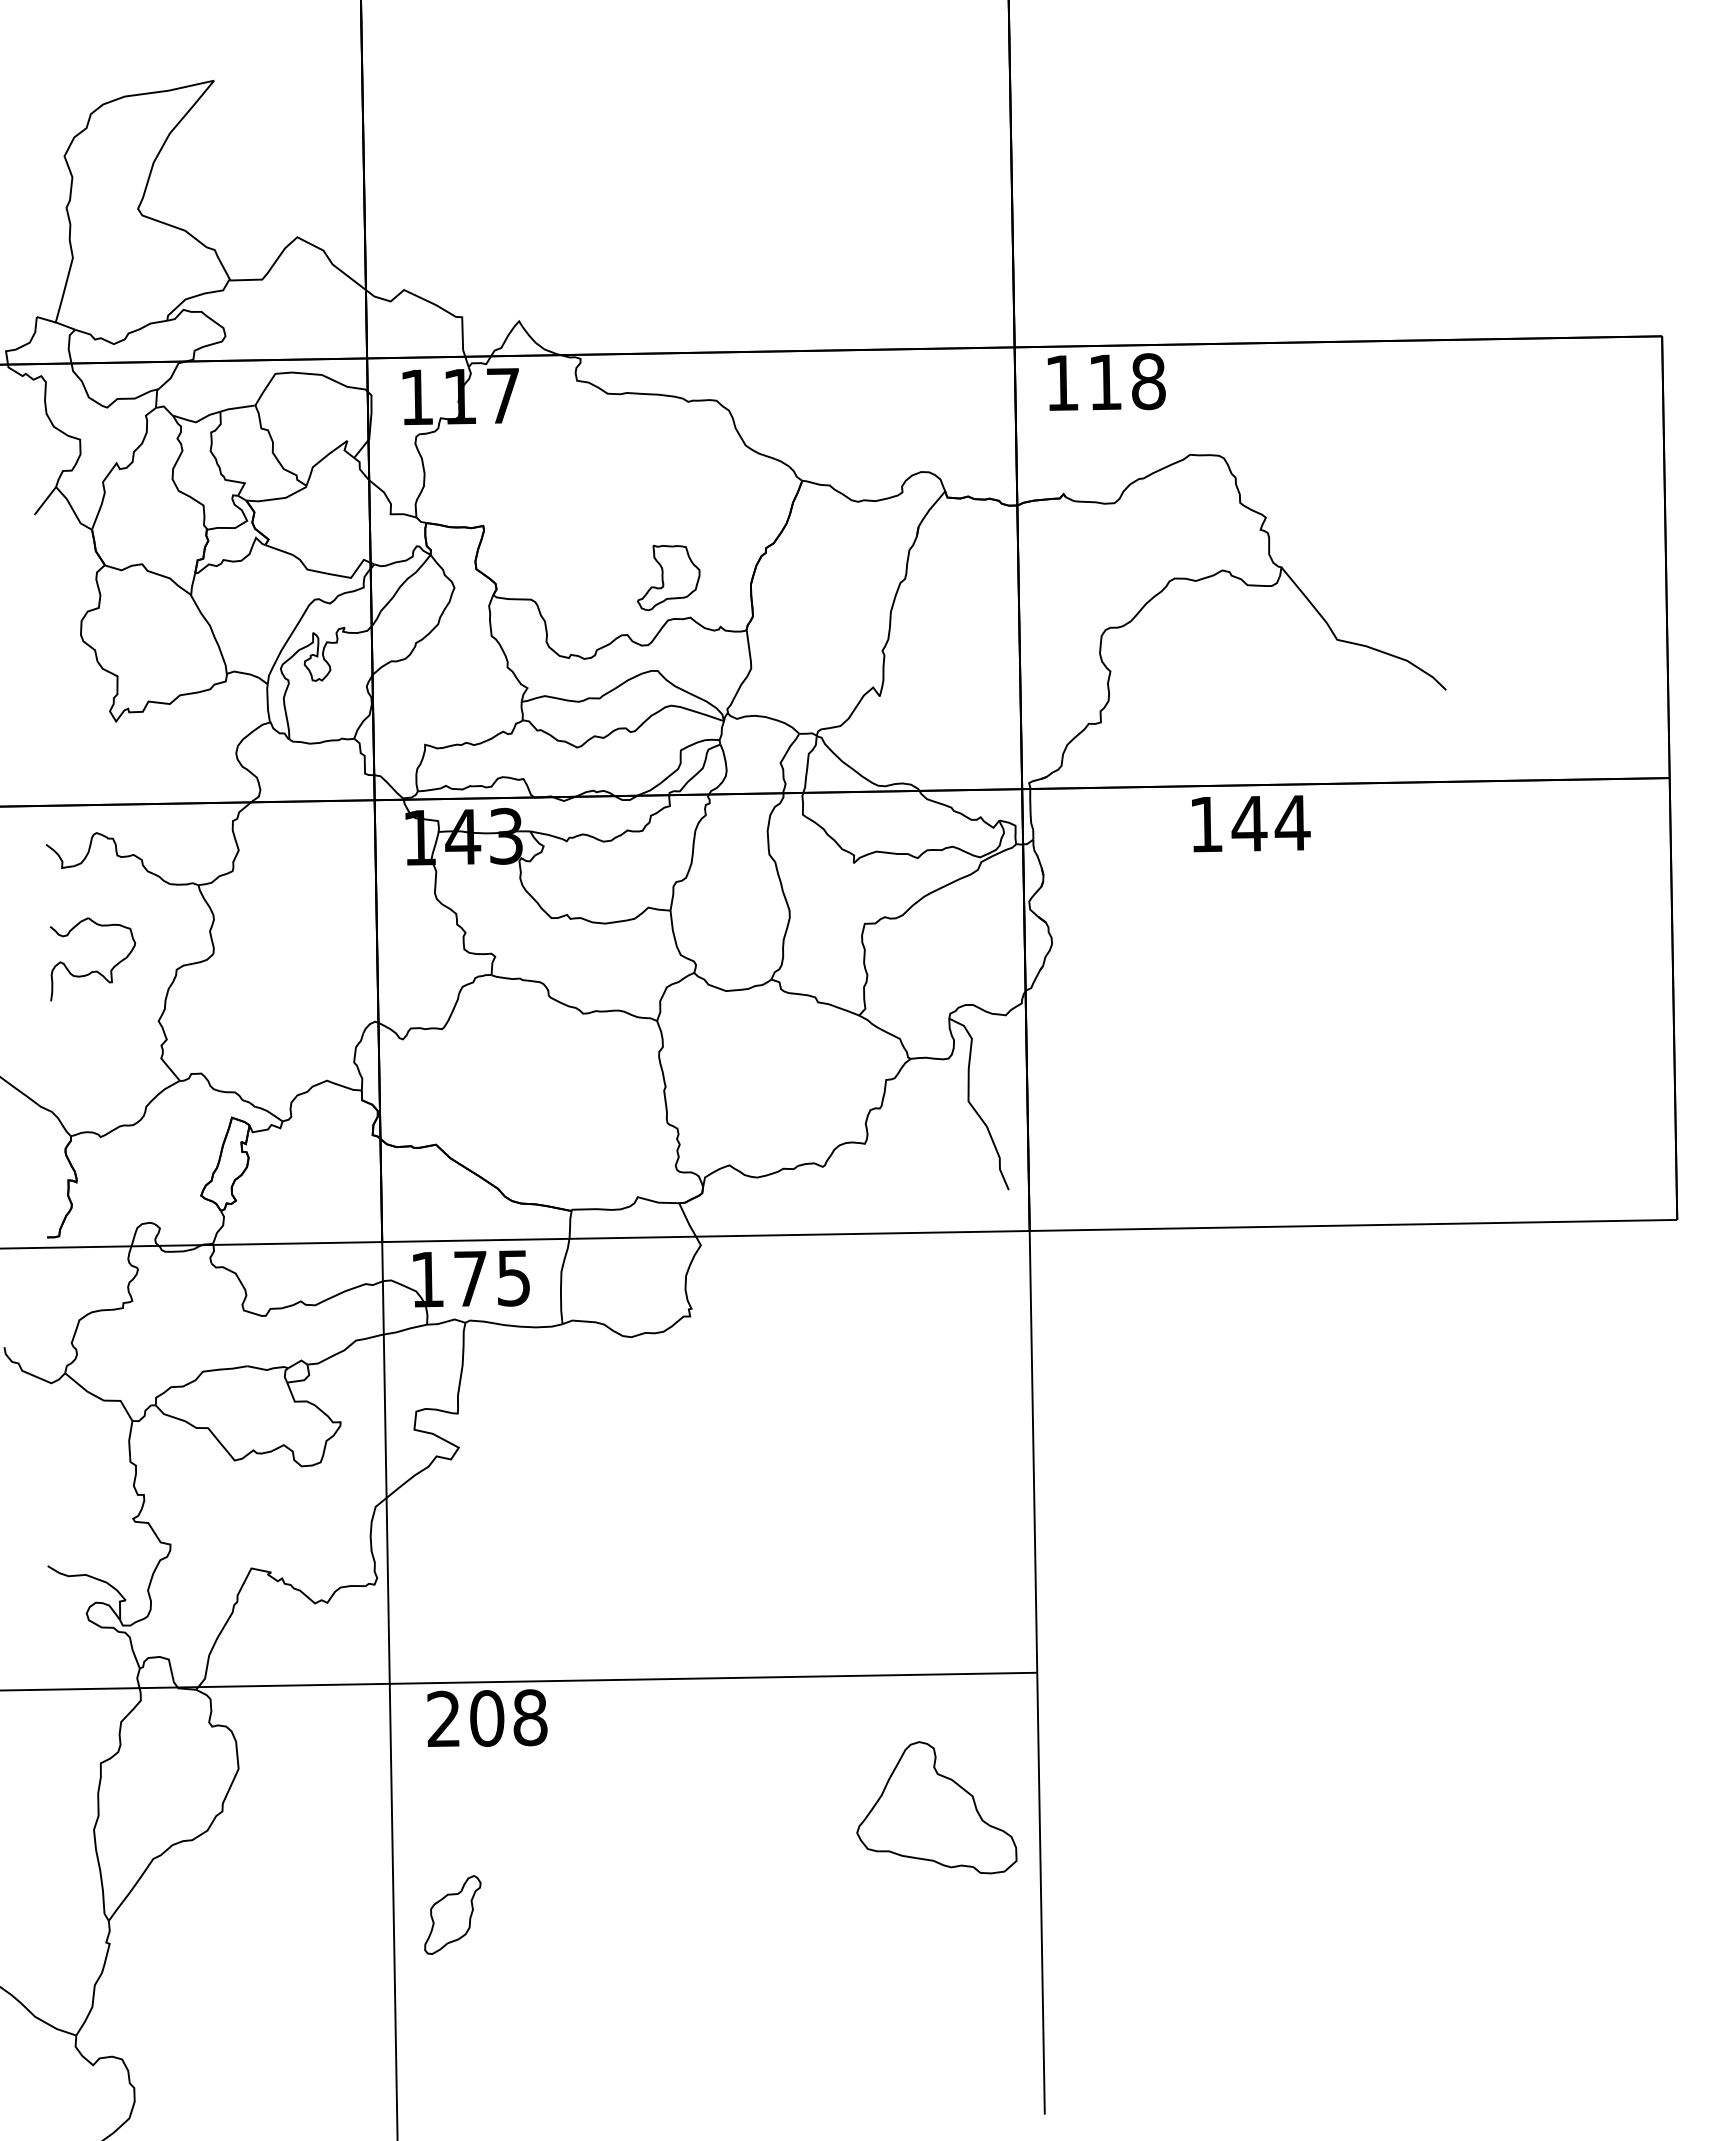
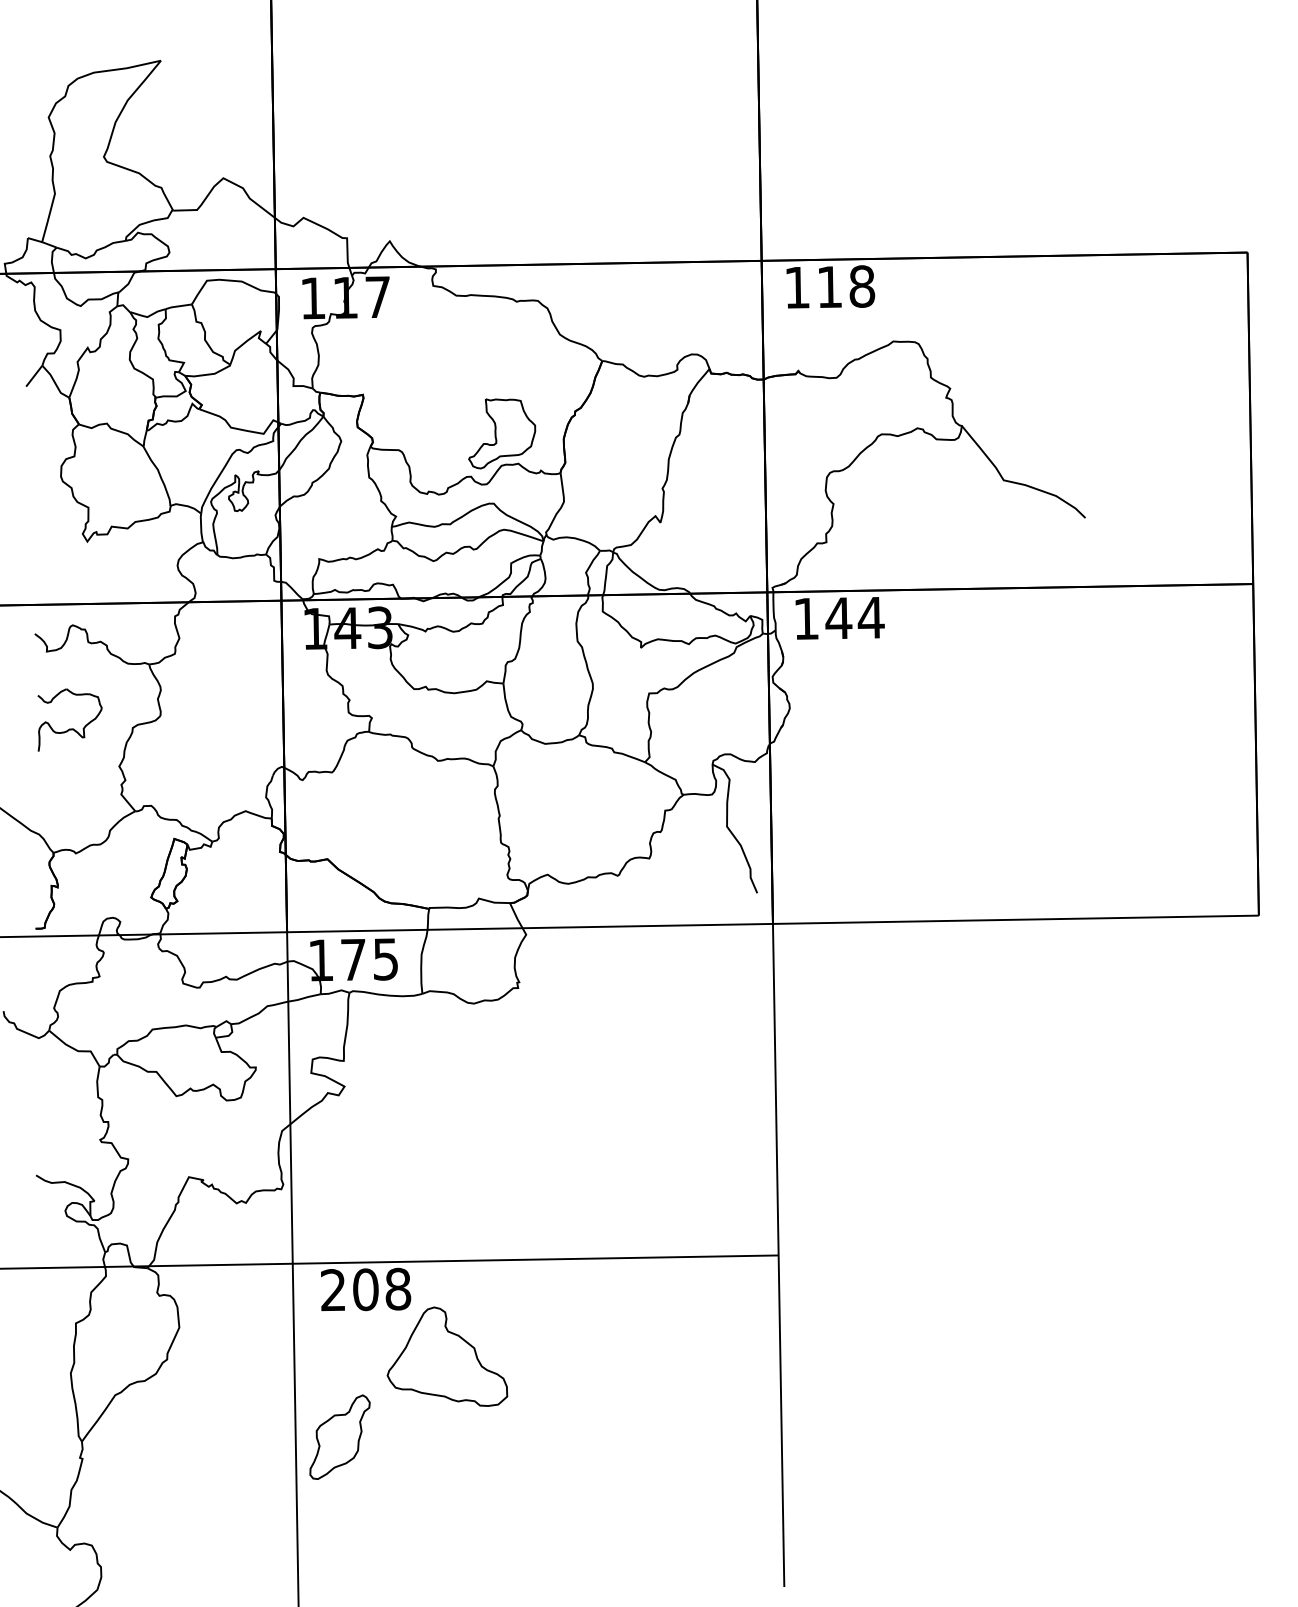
part: (668, 577) -> (501, 433), size x1.43
text: (1251, 823) -> (840, 618), moved
part: (936, 1807) -> (447, 1356), moved
part: (452, 1914) -> (339, 1436), size x1.43

